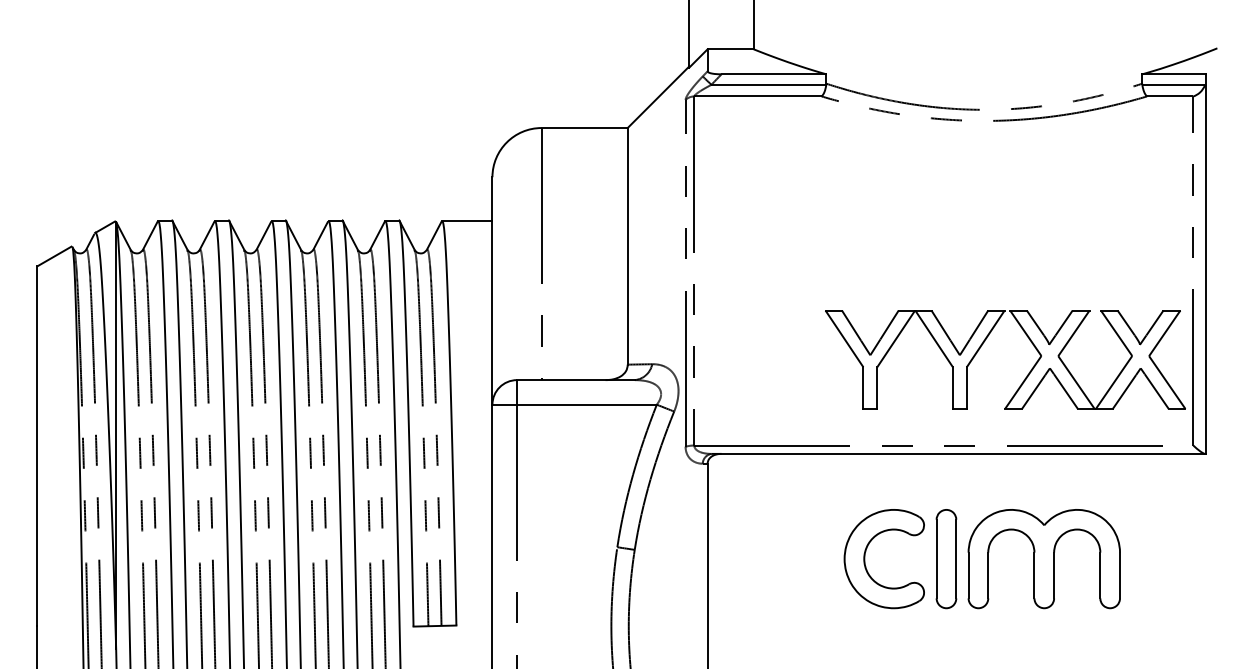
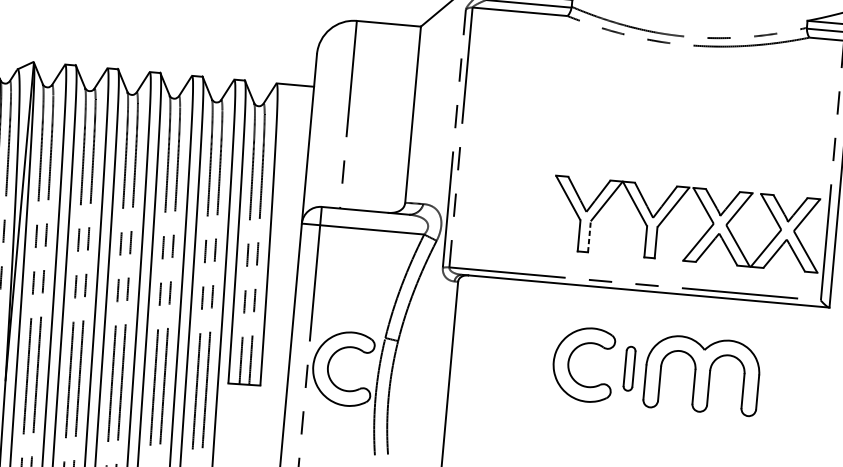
line: (877, 388) -> (589, 237), solid -> dashed
part: (946, 559) -> (629, 368), size x0.6
part: (545, 593) -> (328, 367), added

